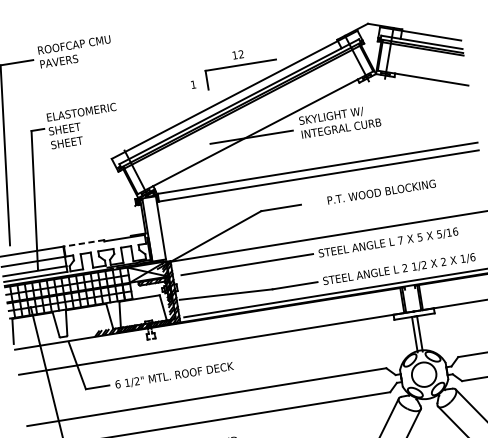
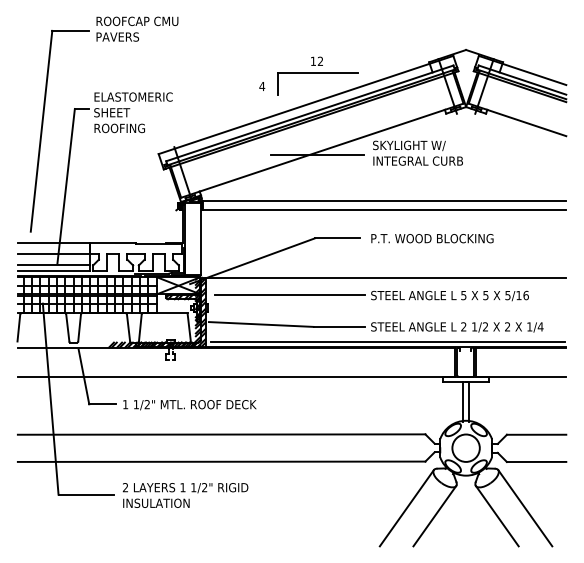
text: (193, 84) -> (262, 86), 1 -> 4
text: (73, 141) -> (119, 128), SHEET -> ROOFING
text: (381, 191) -> (432, 238), moved
text: (400, 240) -> (463, 295), 7 -> 5
line: (84, 243) -> (113, 242), dashed -> solid
text: (472, 256) -> (540, 326), 1/6 -> 1/4
text: (117, 384) -> (125, 404), 6 -> 1

